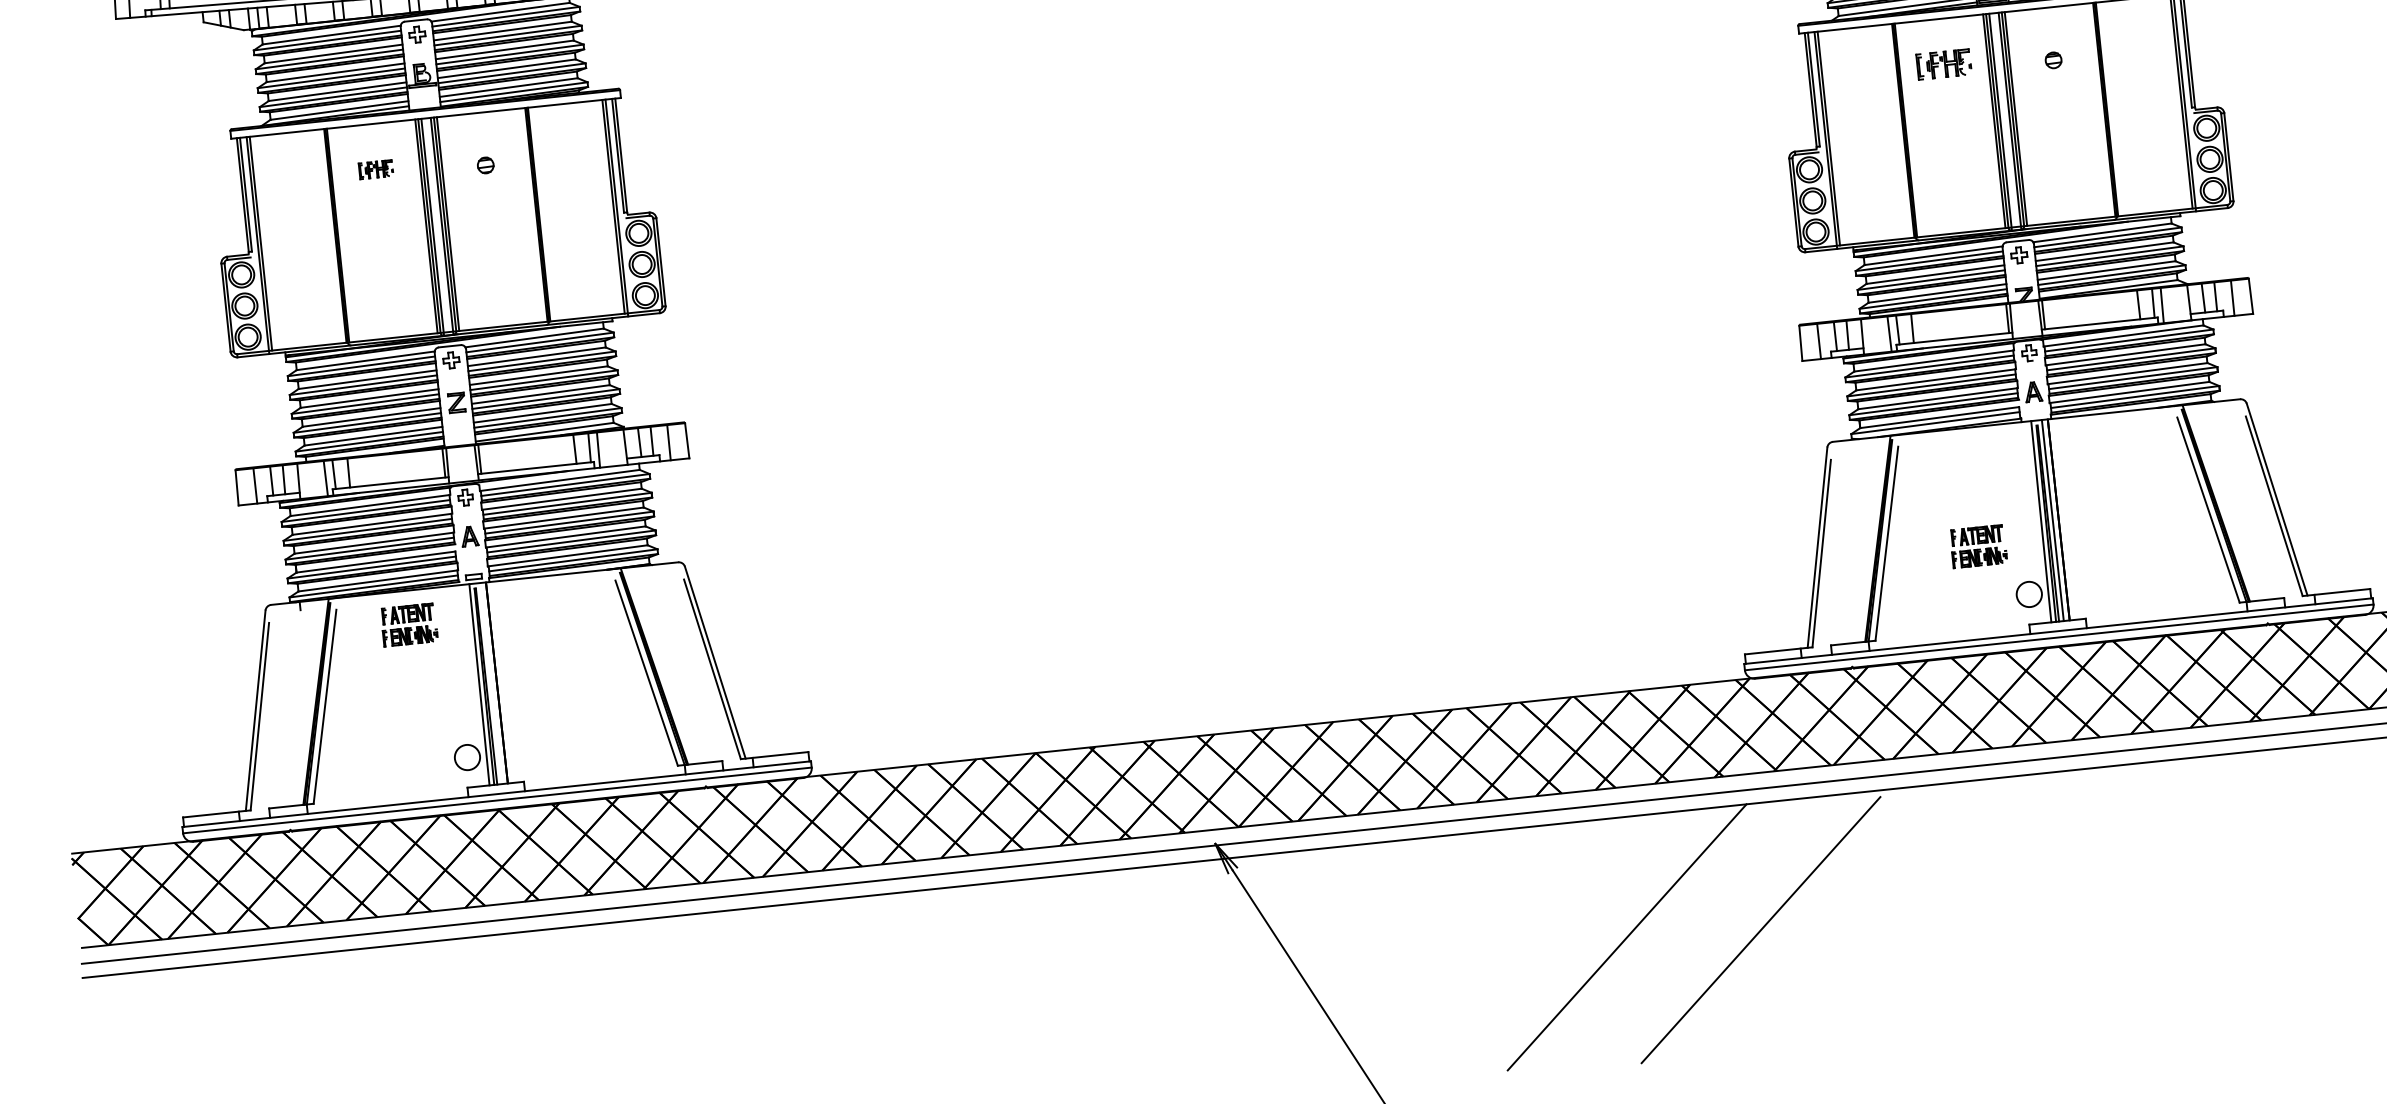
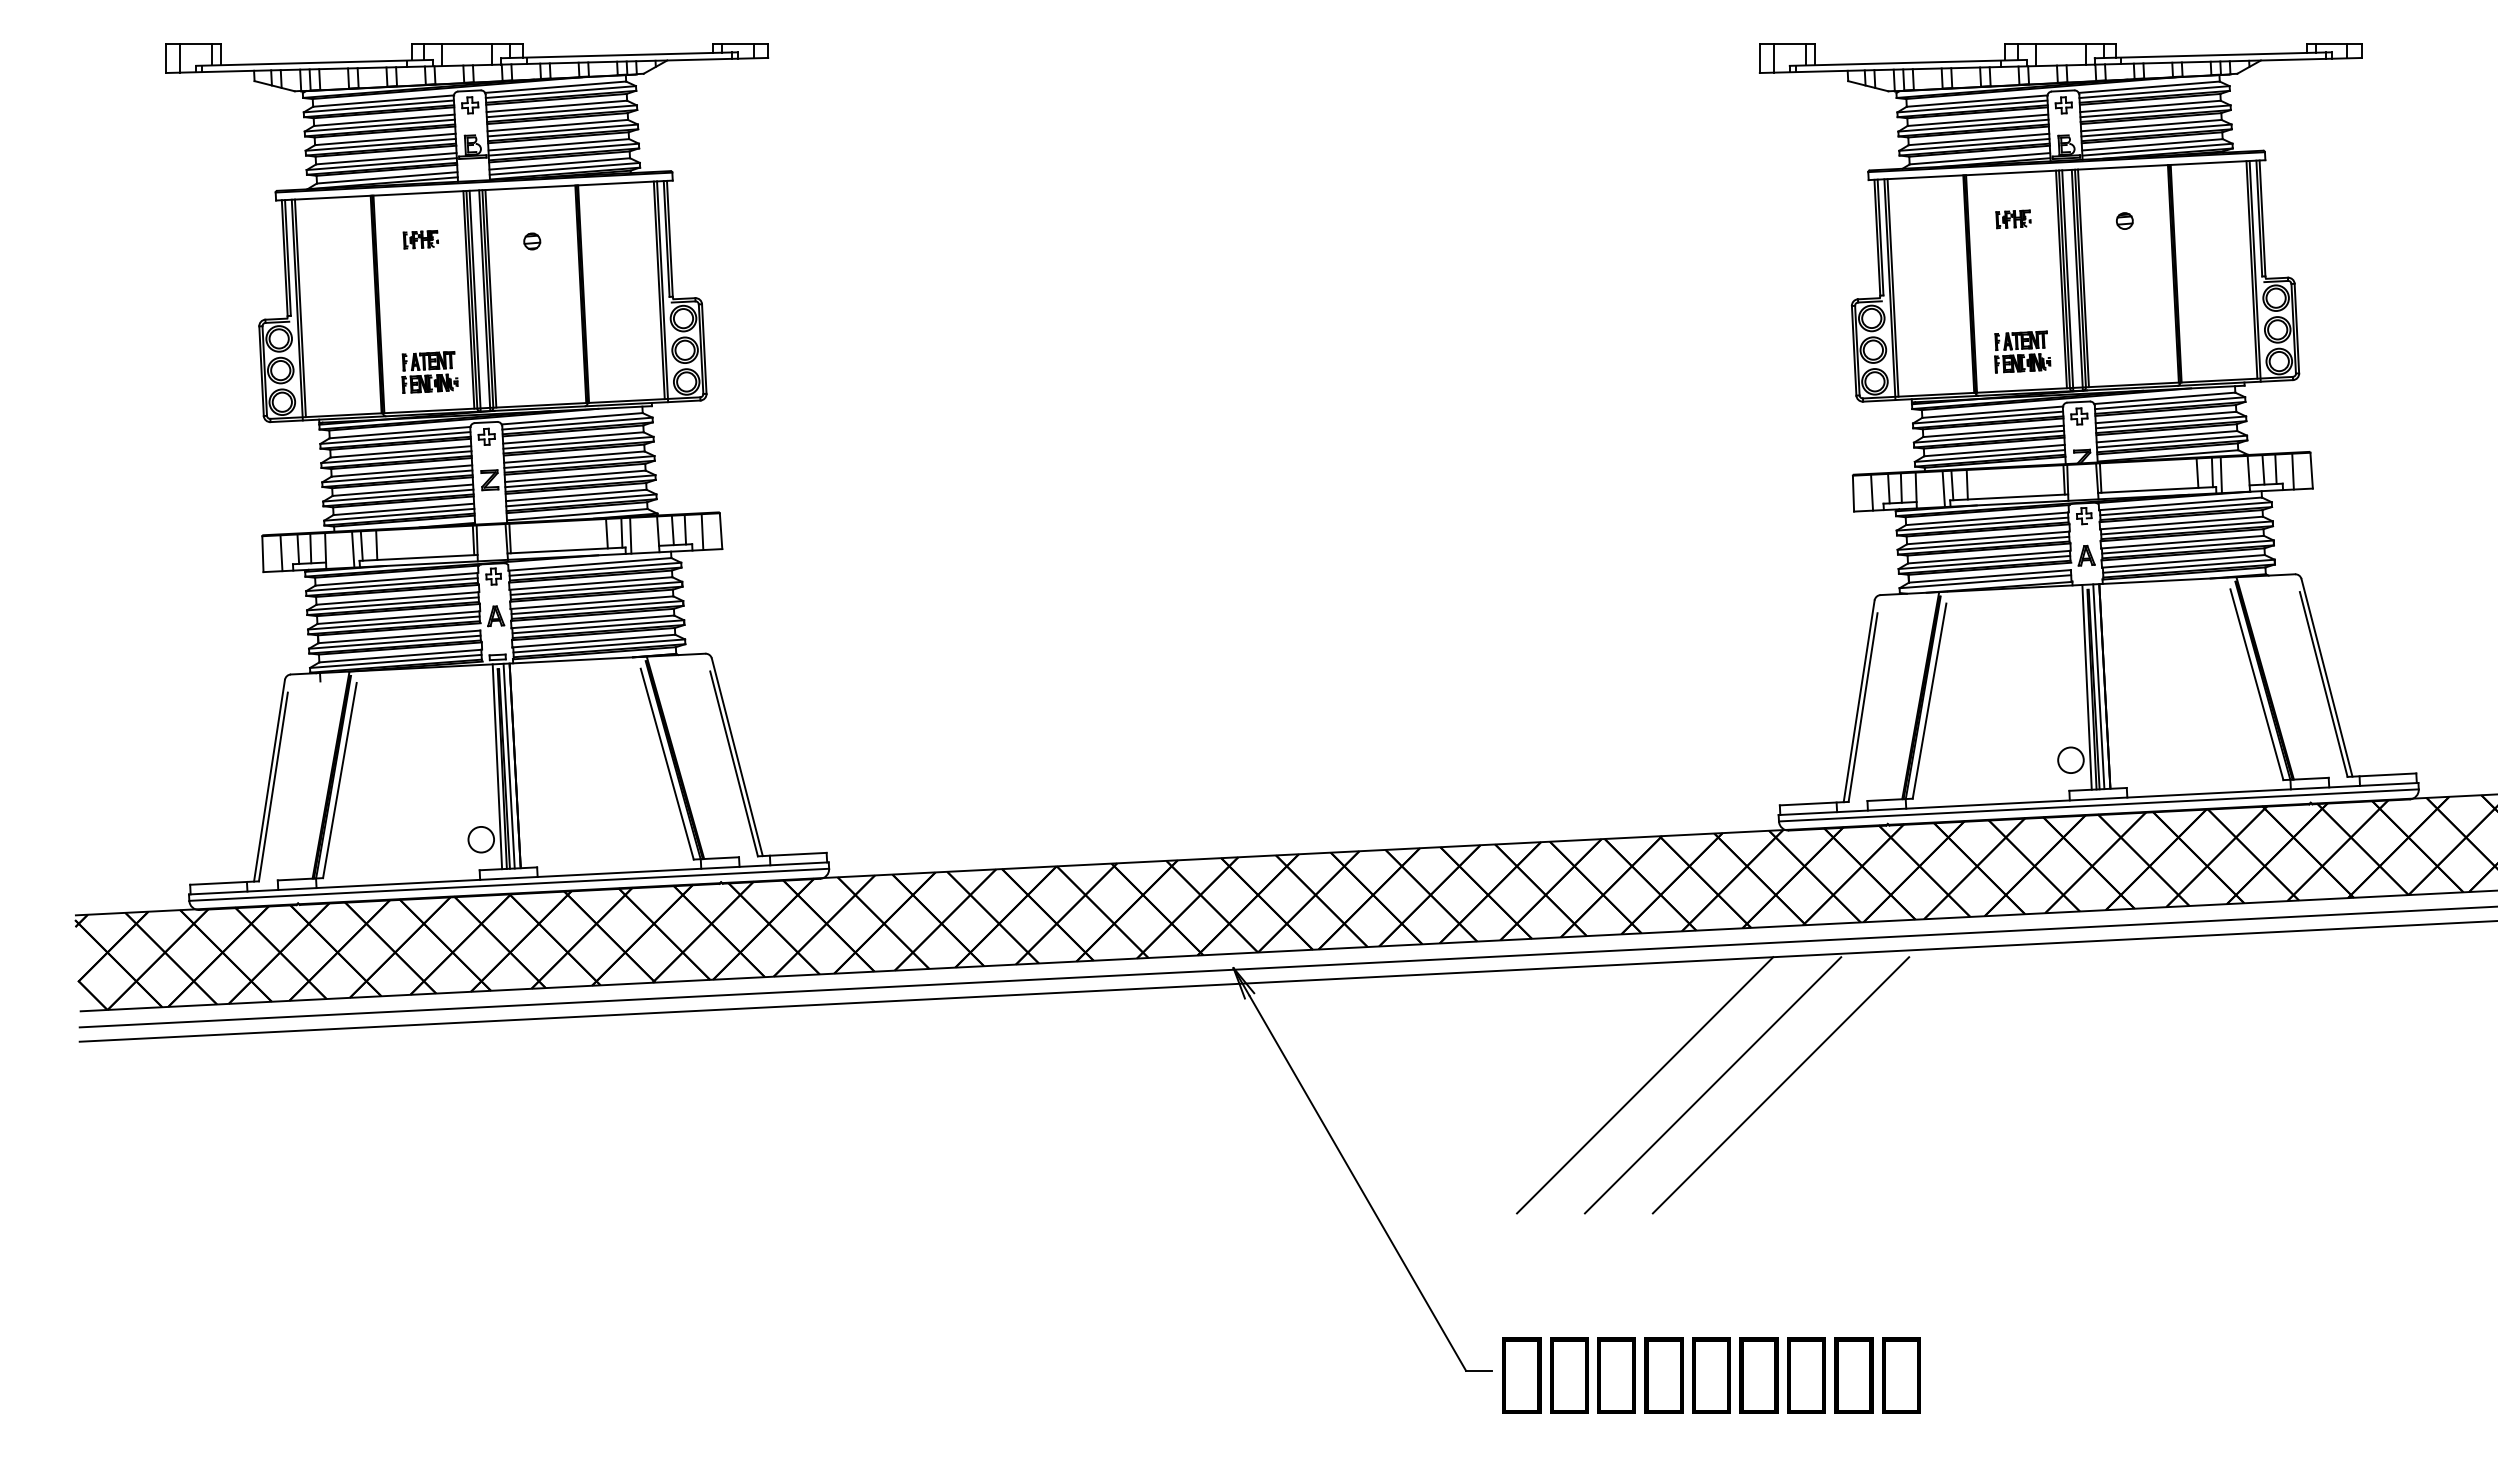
part: (1943, 64) -> (2013, 219), size x0.62
part: (1978, 546) -> (2022, 351), moved
part: (409, 625) -> (429, 372), moved
line: (490, 682) -> (508, 765), added
line: (1693, 933) -> (1712, 1085), added

